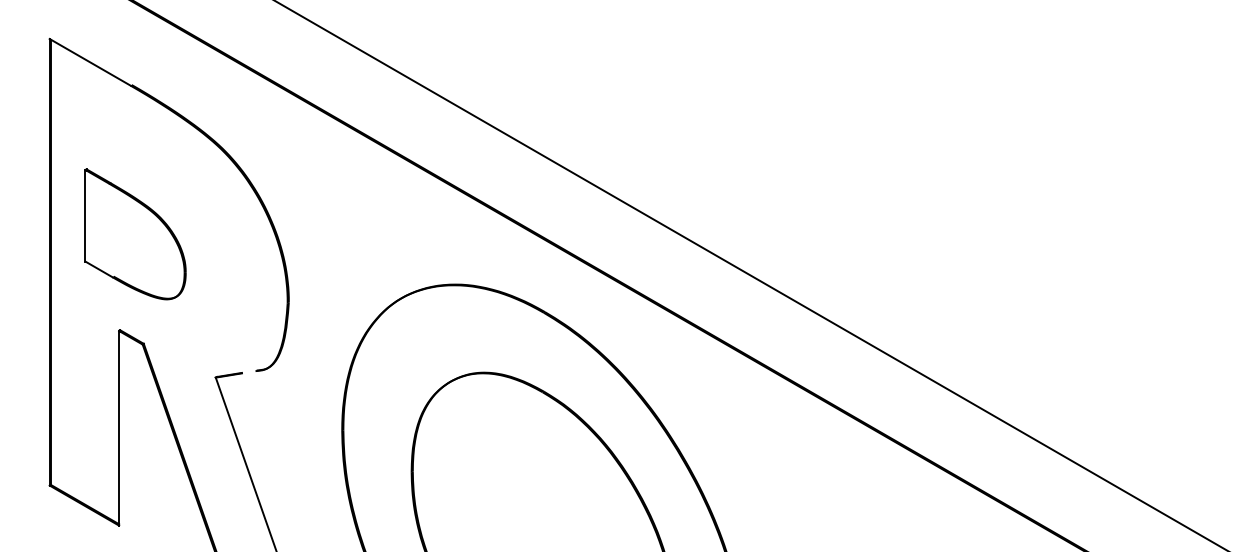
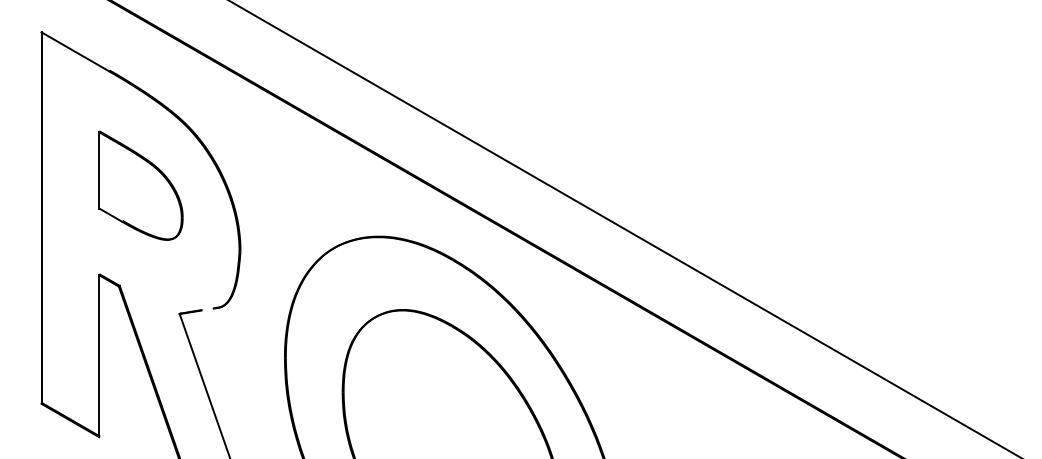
part: (135, 233) -> (140, 185), moved

